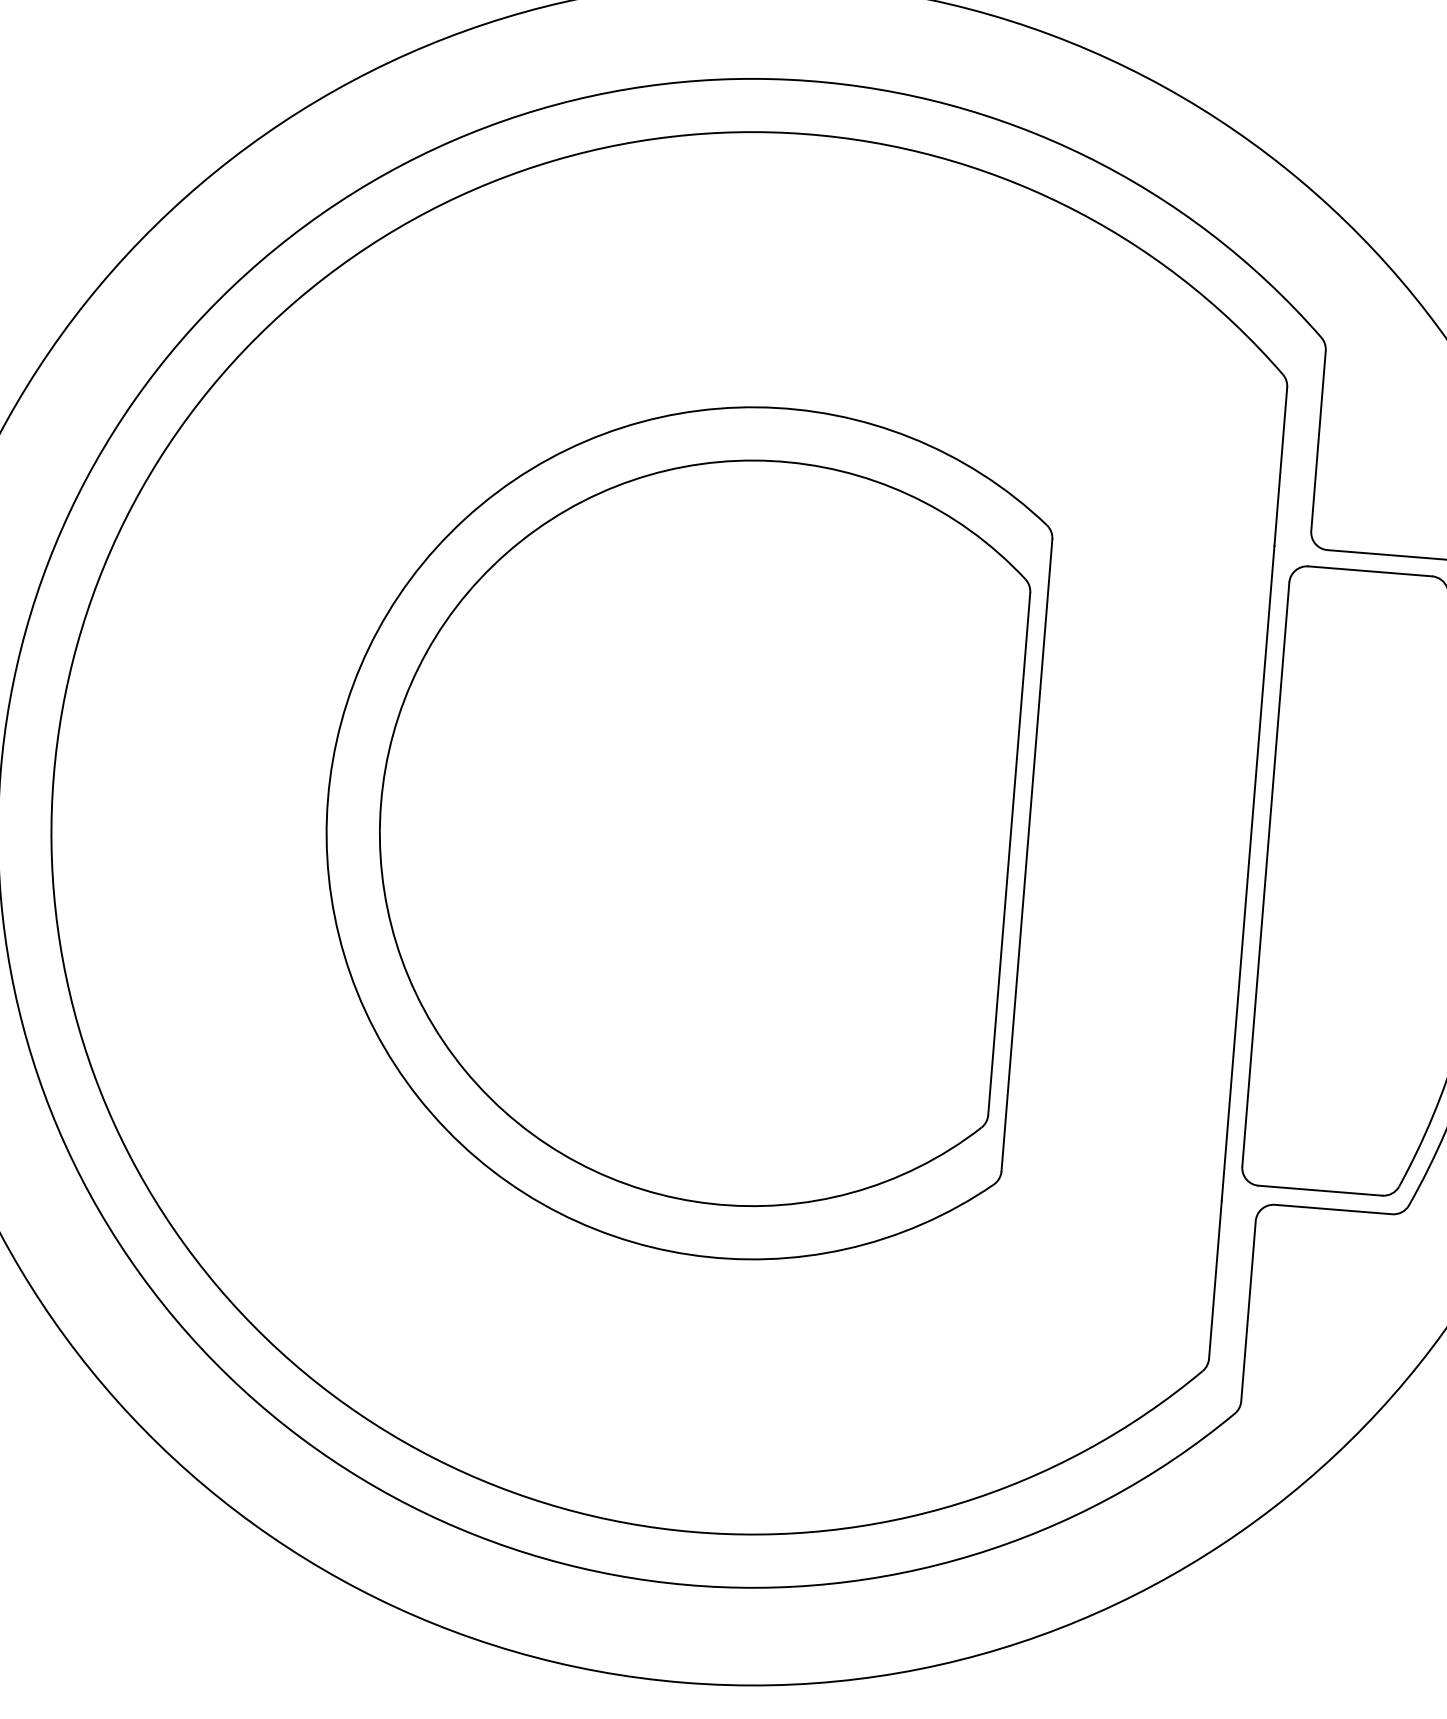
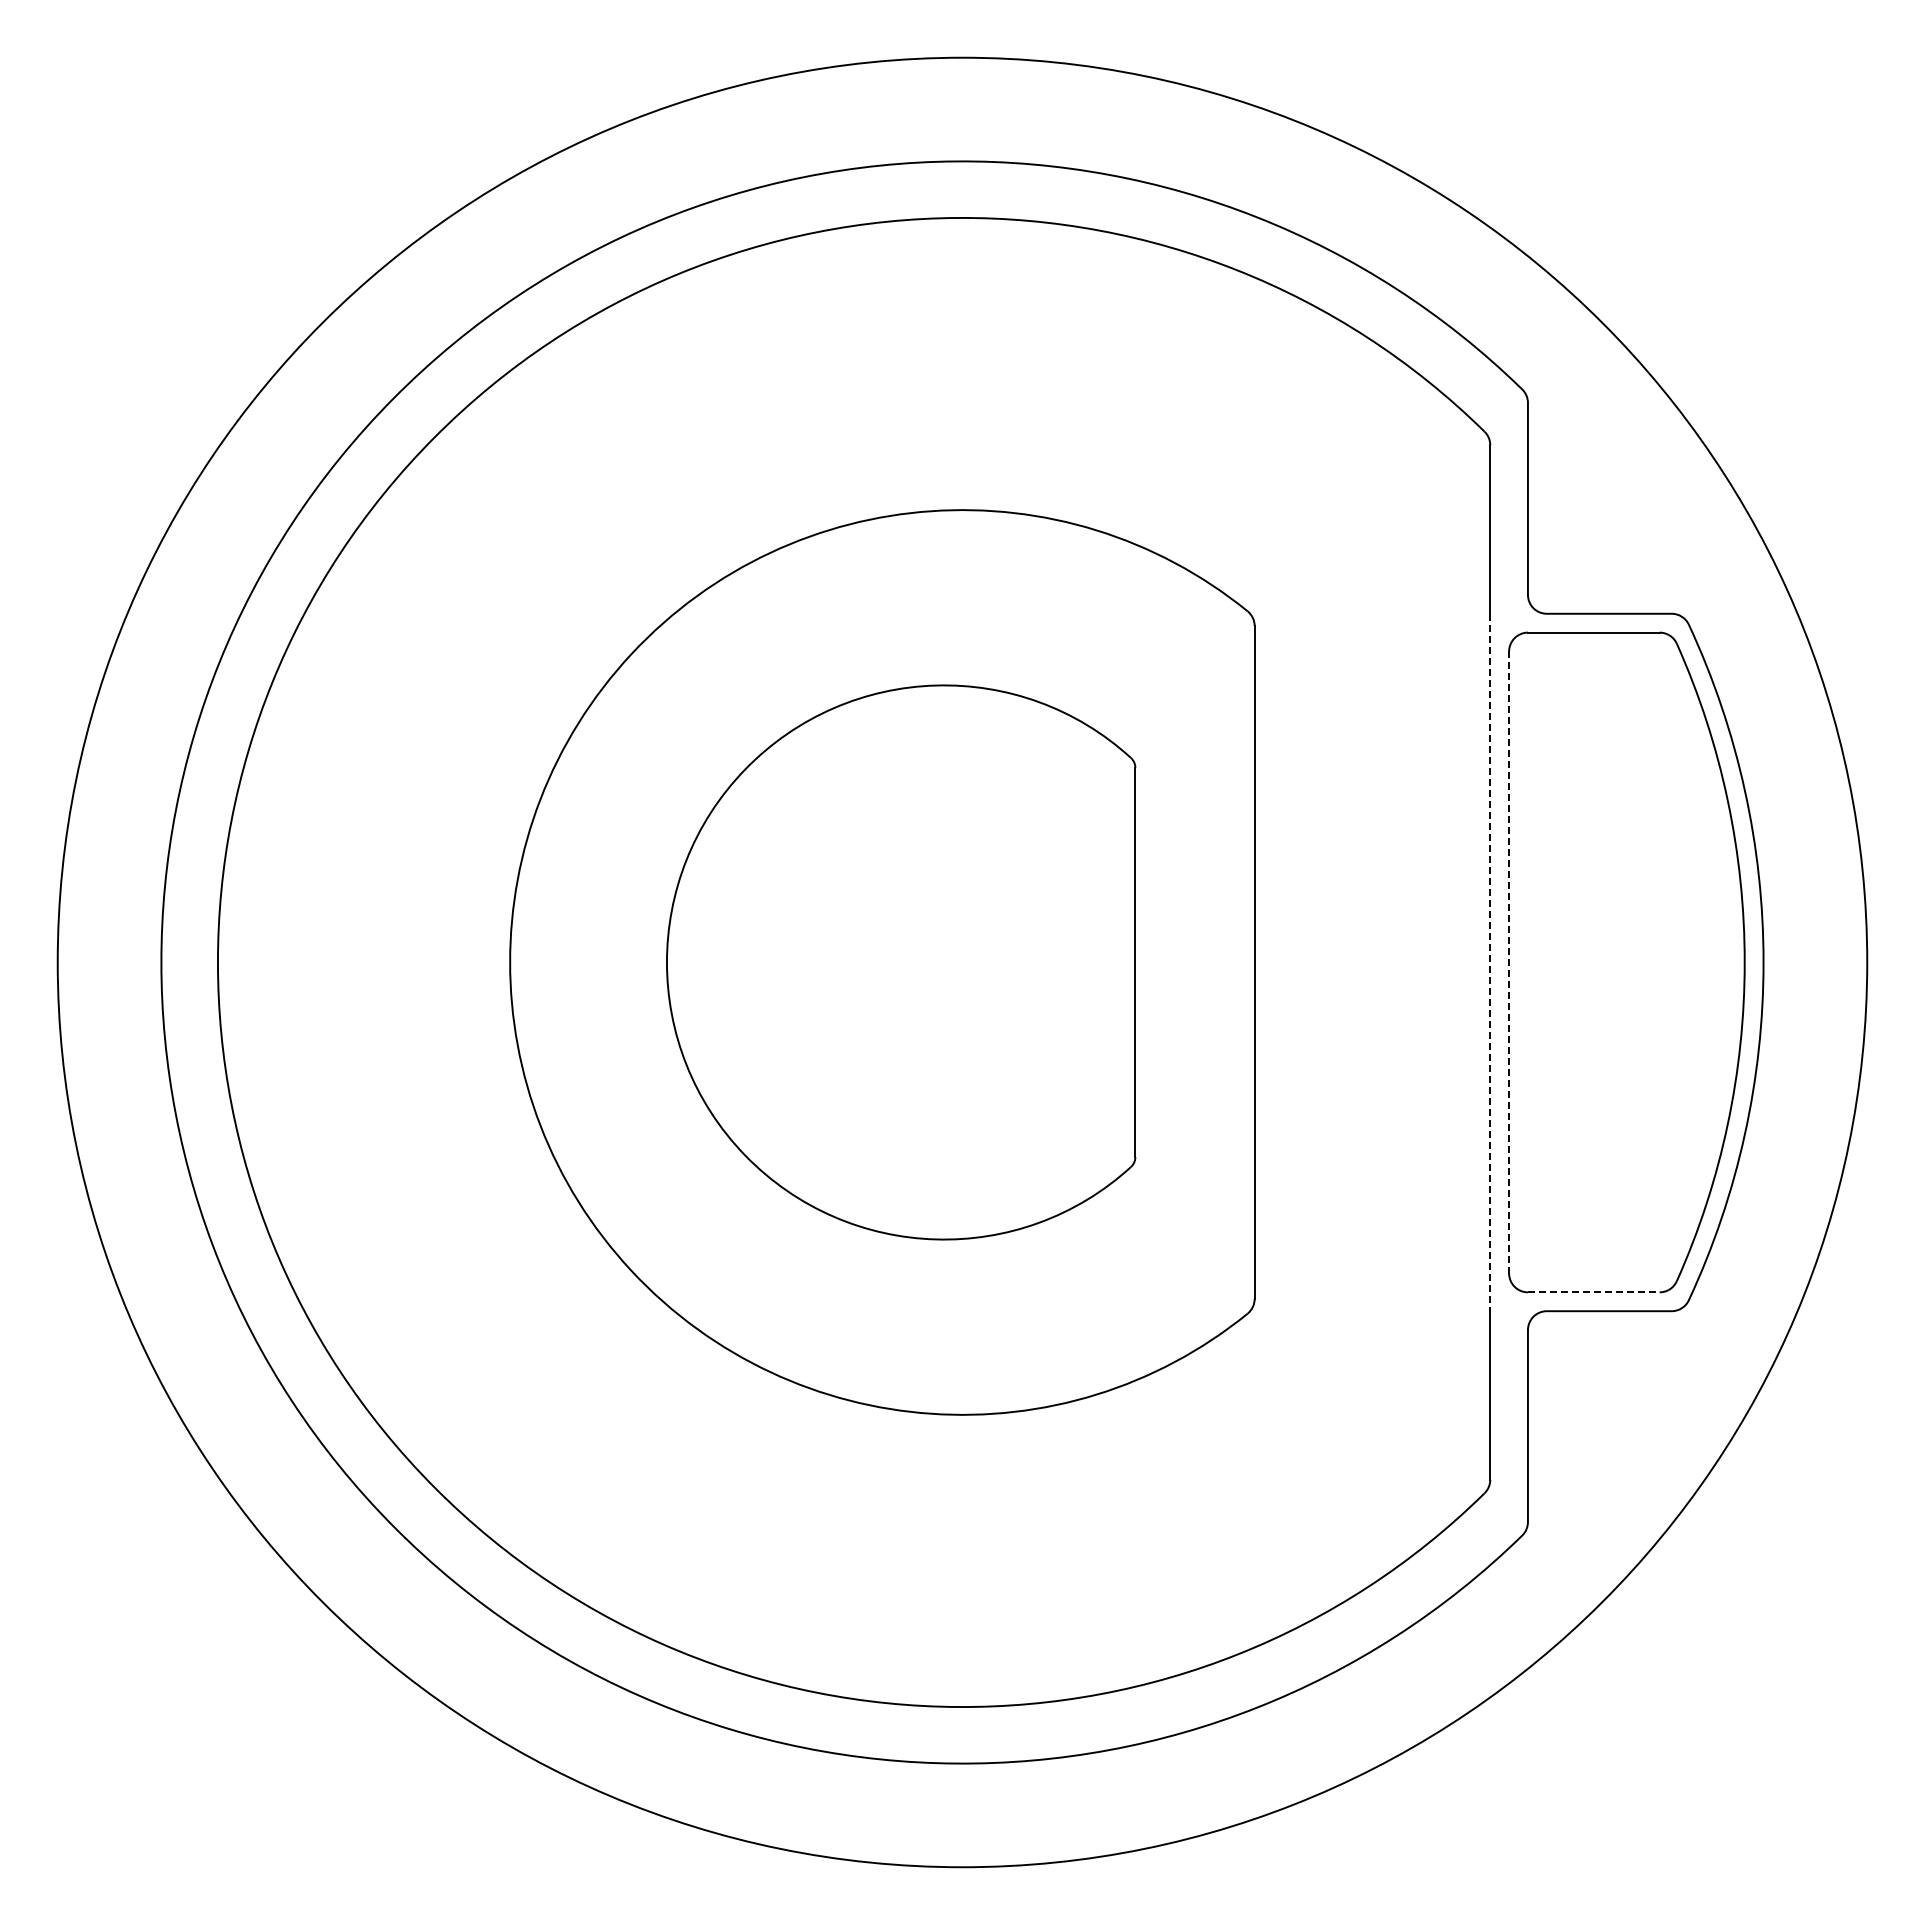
part: (694, 828) -> (900, 962), size x0.7
line: (1248, 873) -> (1490, 962), solid -> dashed
line: (1266, 874) -> (1509, 962), solid -> dashed
line: (1320, 1190) -> (1593, 1292), solid -> dashed

